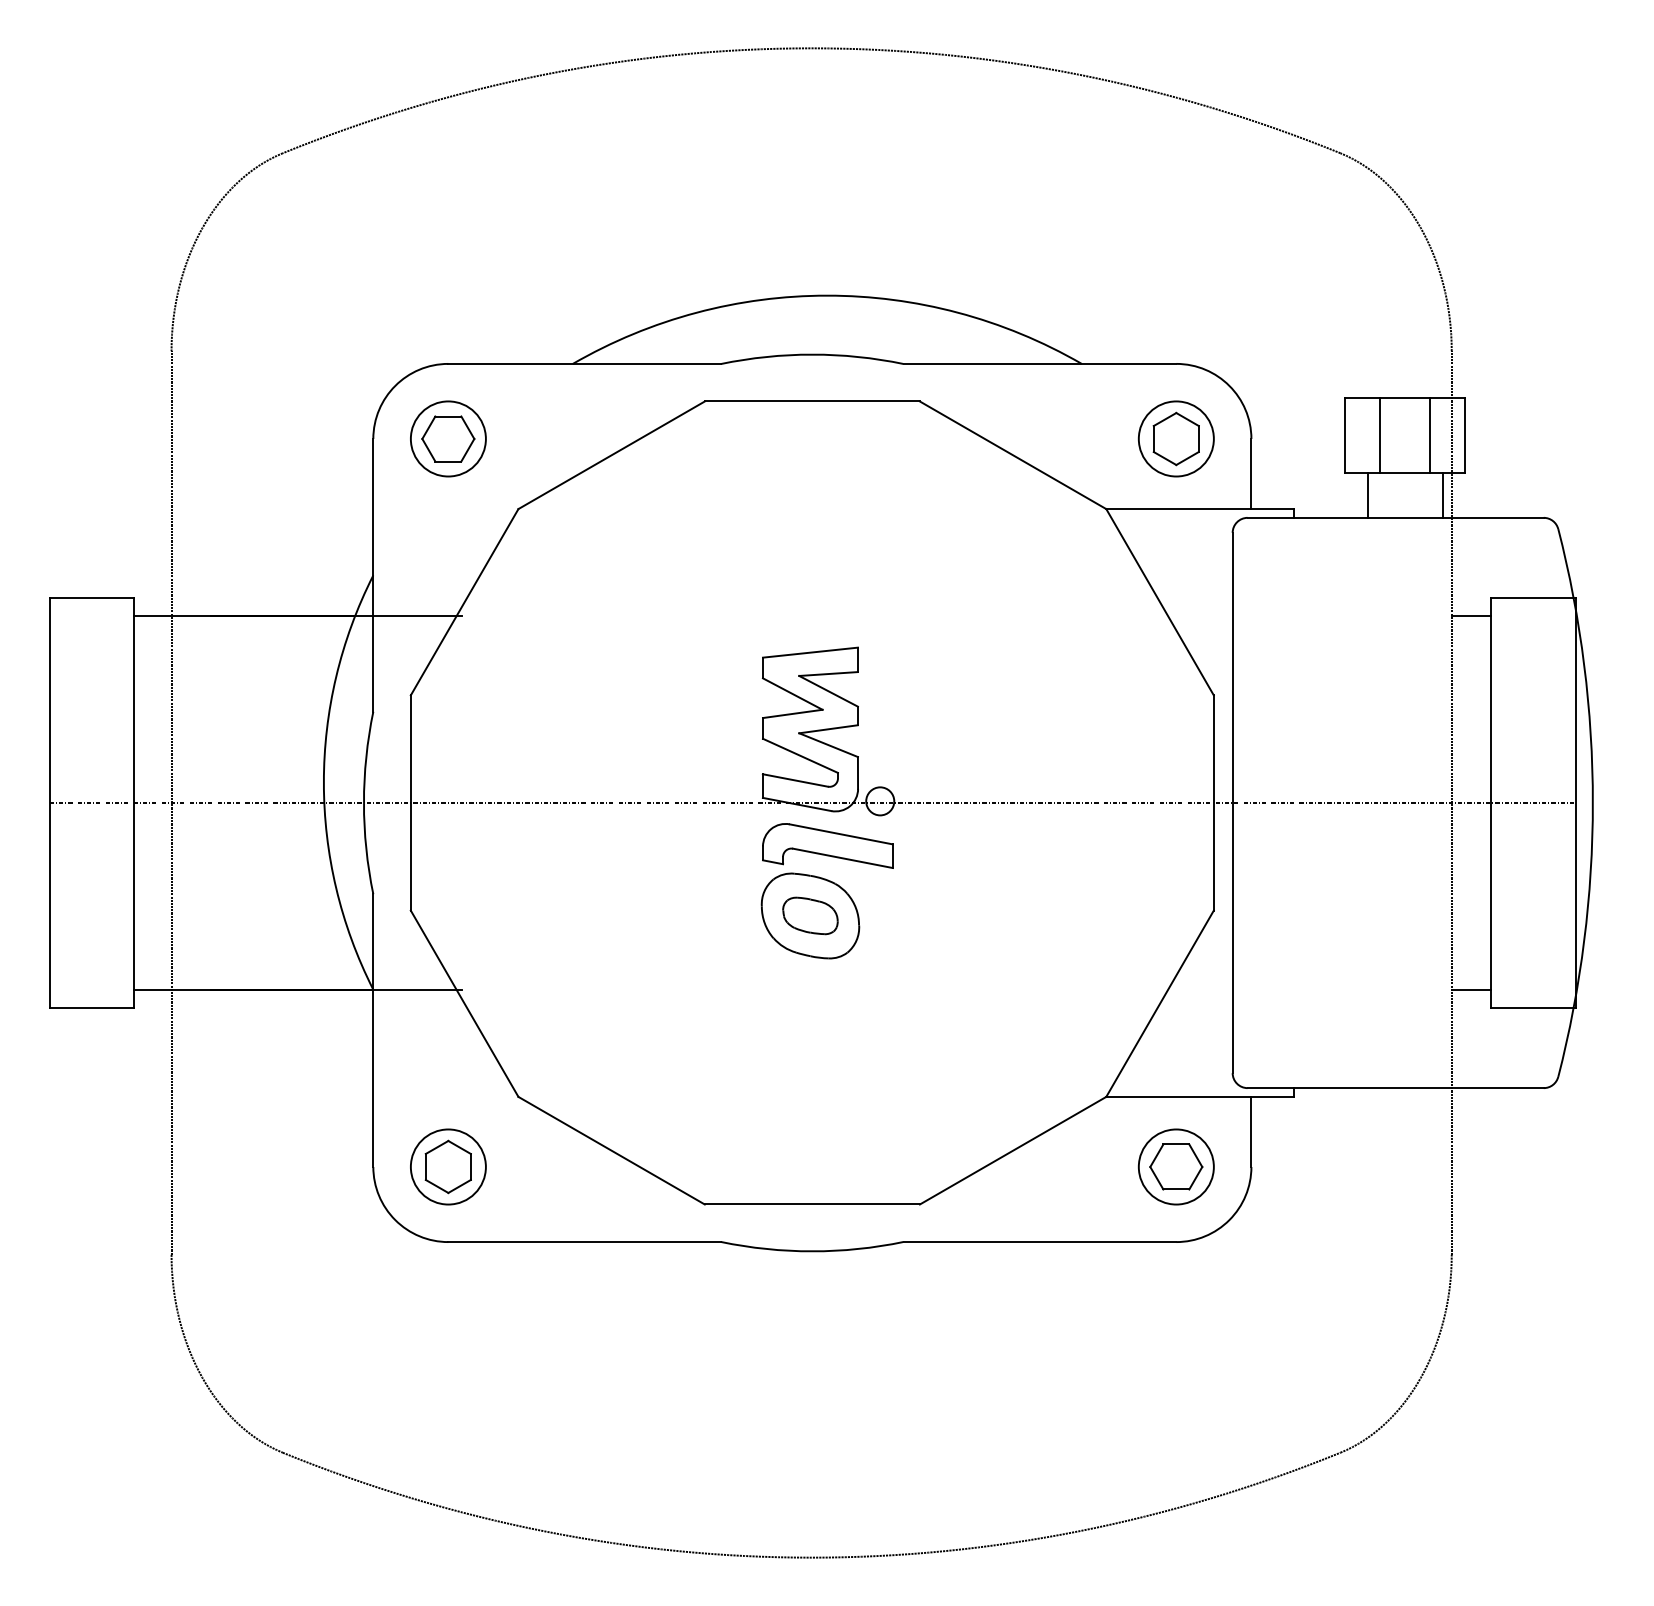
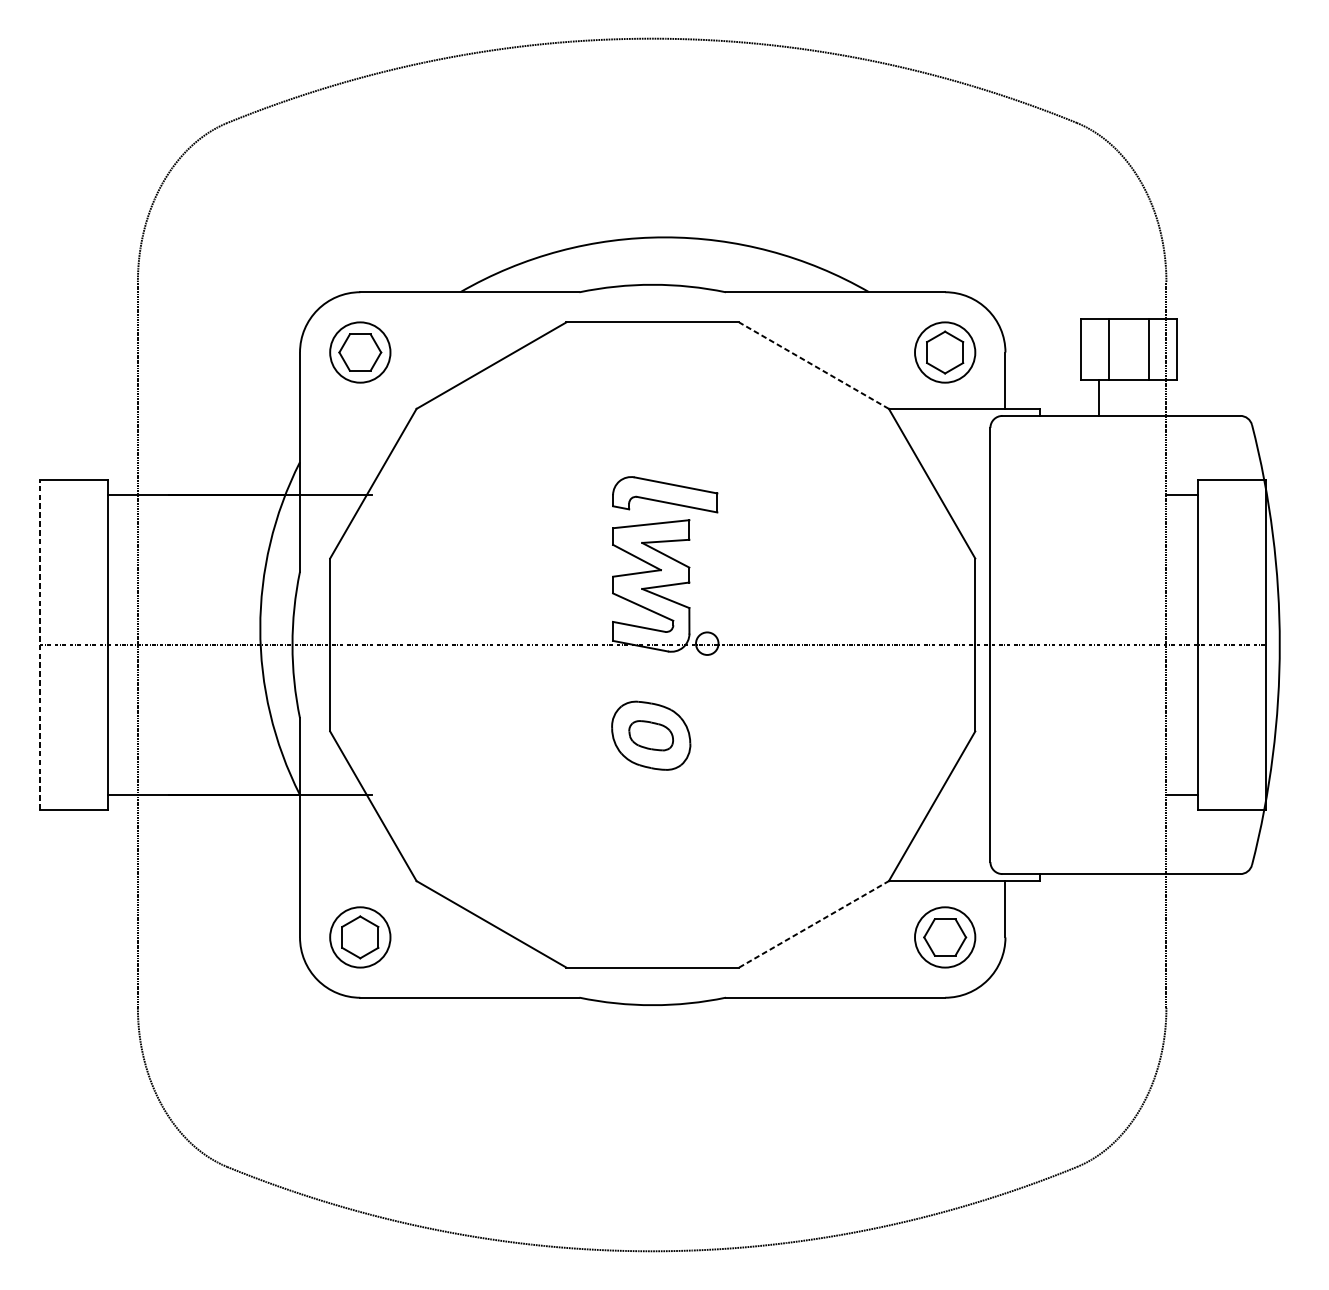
line: (1013, 455) -> (814, 365), solid -> dashed
line: (1442, 494) -> (1158, 397), removed
line: (49, 803) -> (39, 645), solid -> dashed
part: (827, 845) -> (664, 494), moved
line: (1013, 1150) -> (814, 924), solid -> dashed

